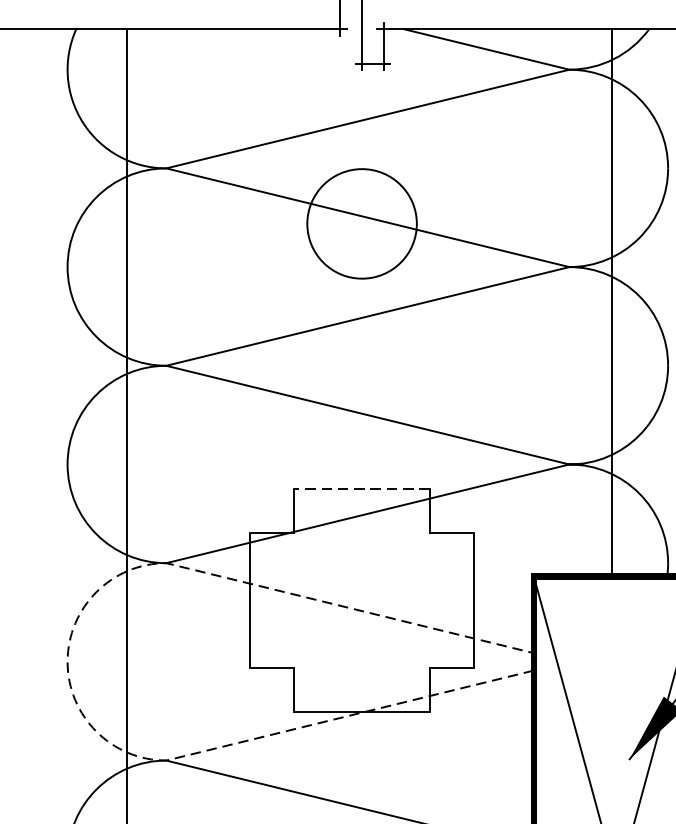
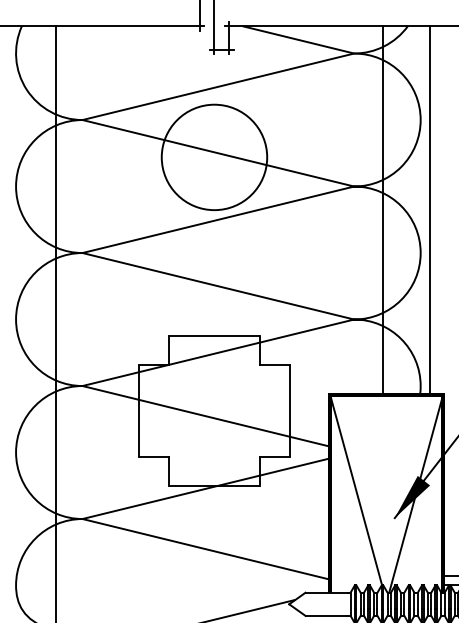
circle: (362, 223) -> (214, 157), size x1.43
line: (362, 488) -> (214, 335), dashed -> solid
line: (68, 661) -> (16, 452), dashed -> solid

